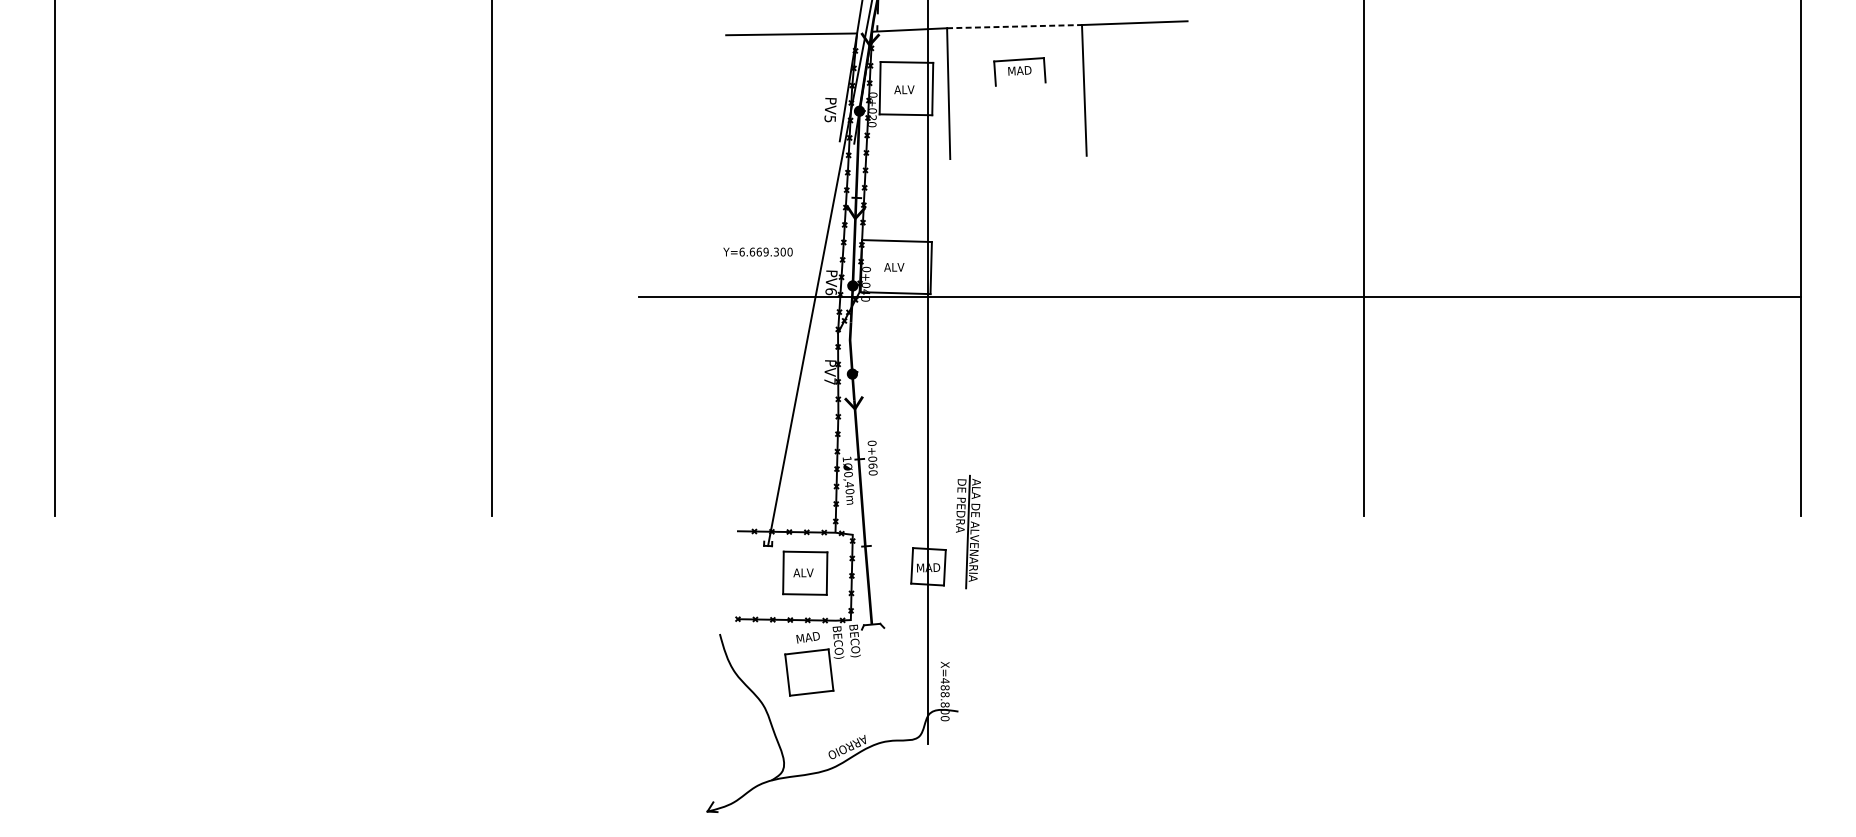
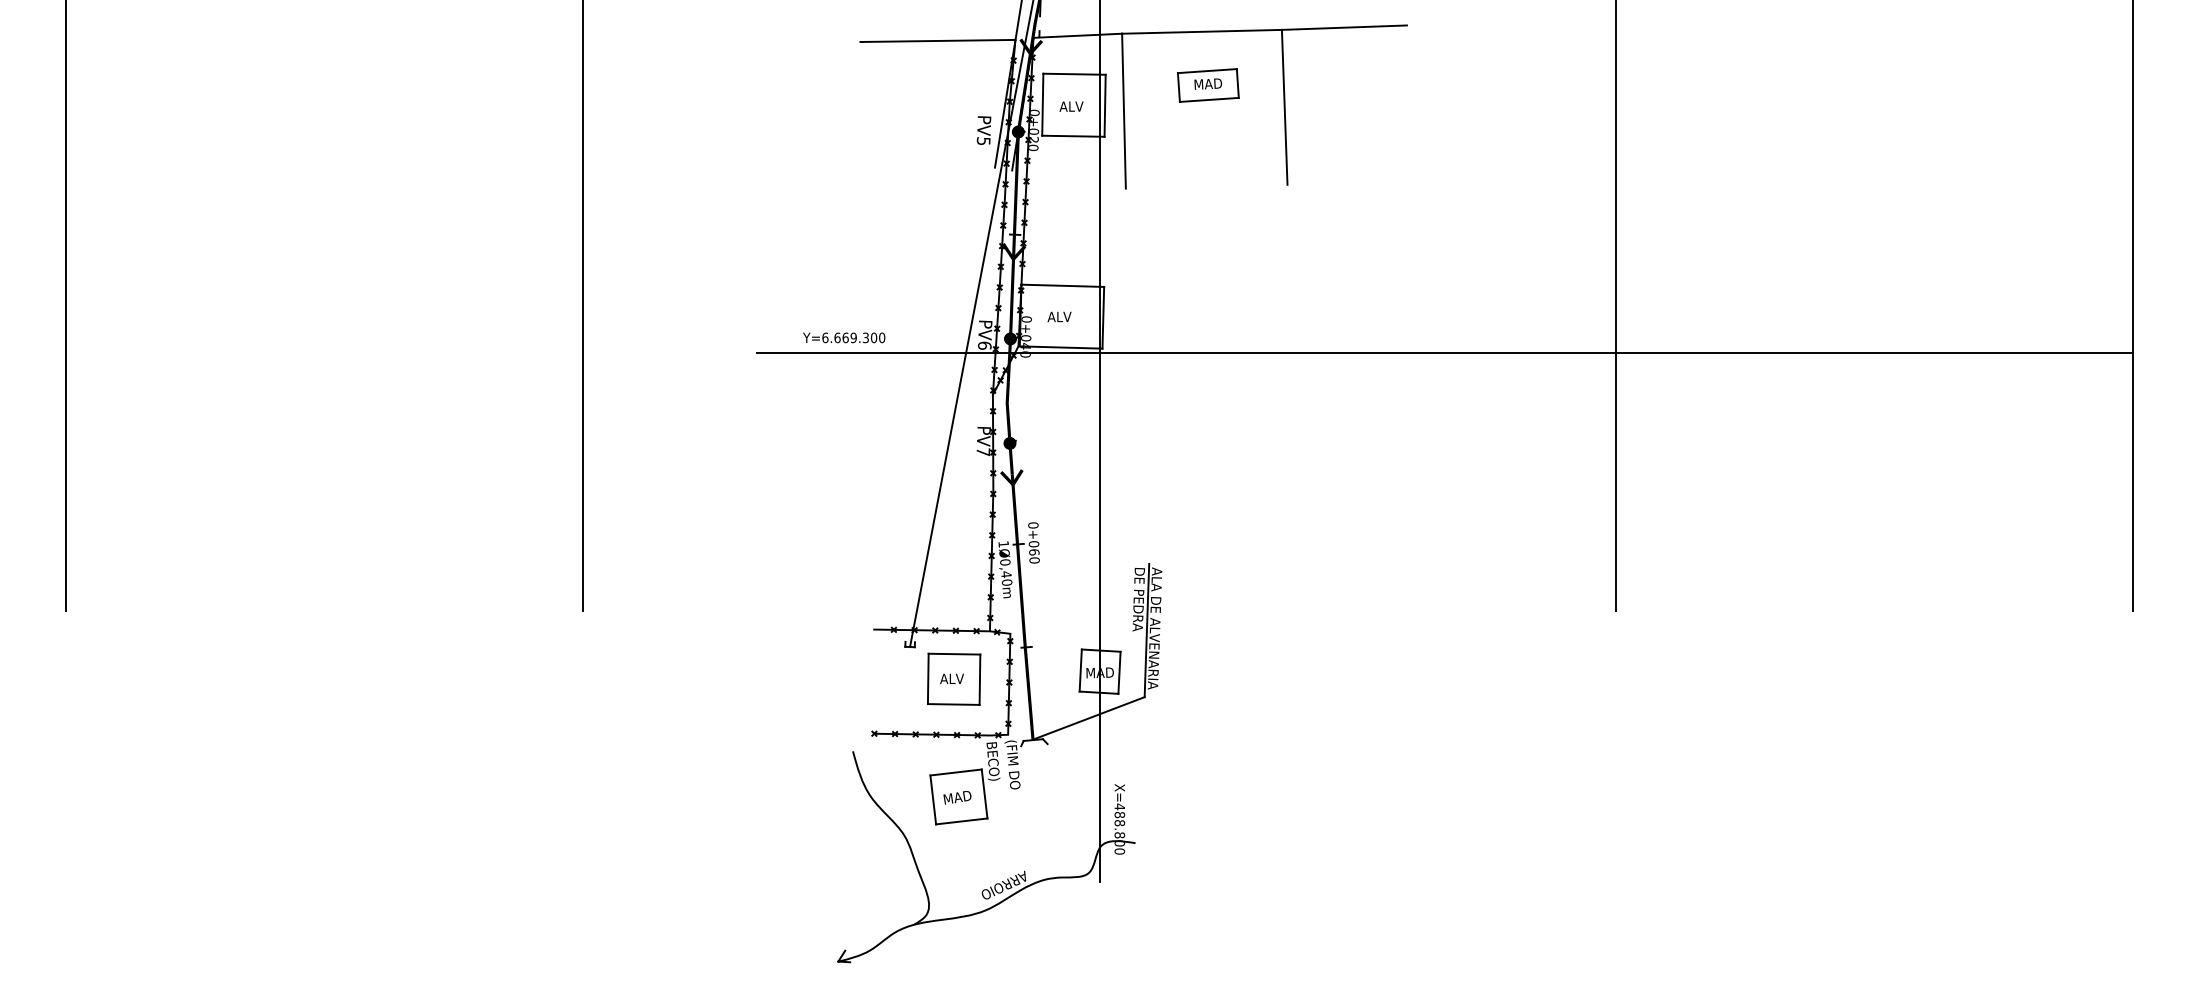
line: (1014, 26) -> (1202, 31), dashed -> solid
line: (1020, 83) -> (1208, 99), added
text: (758, 251) -> (844, 337), moved
line: (919, 605) -> (1089, 717), added
text: (808, 637) -> (957, 797), moved
text: (854, 645) -> (1012, 764), BECO) -> (FIM DO

